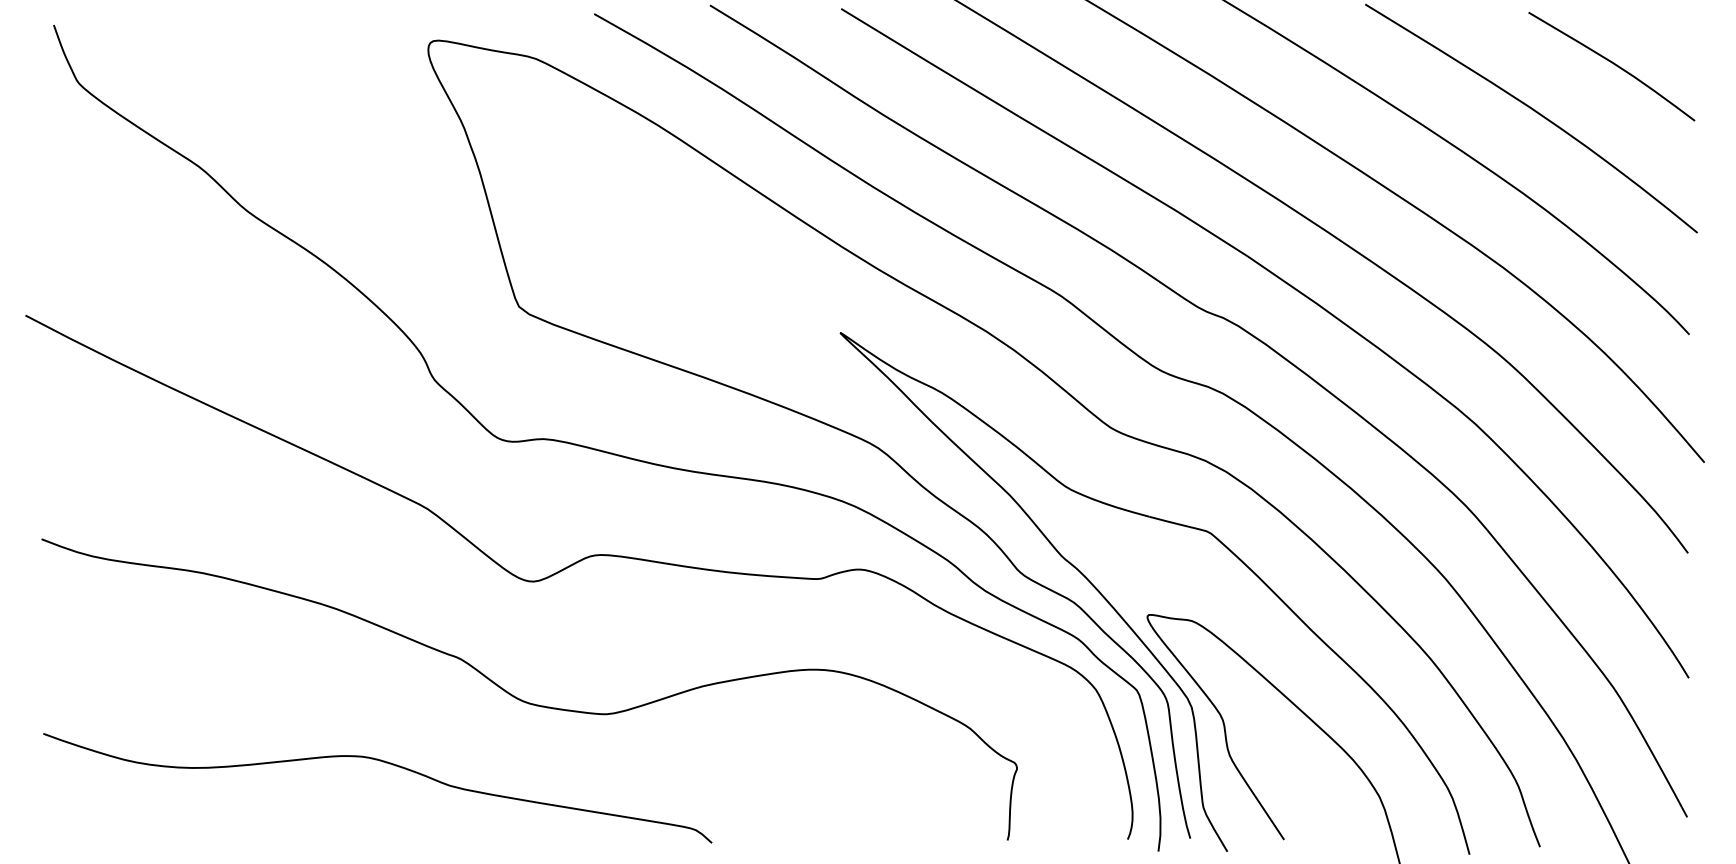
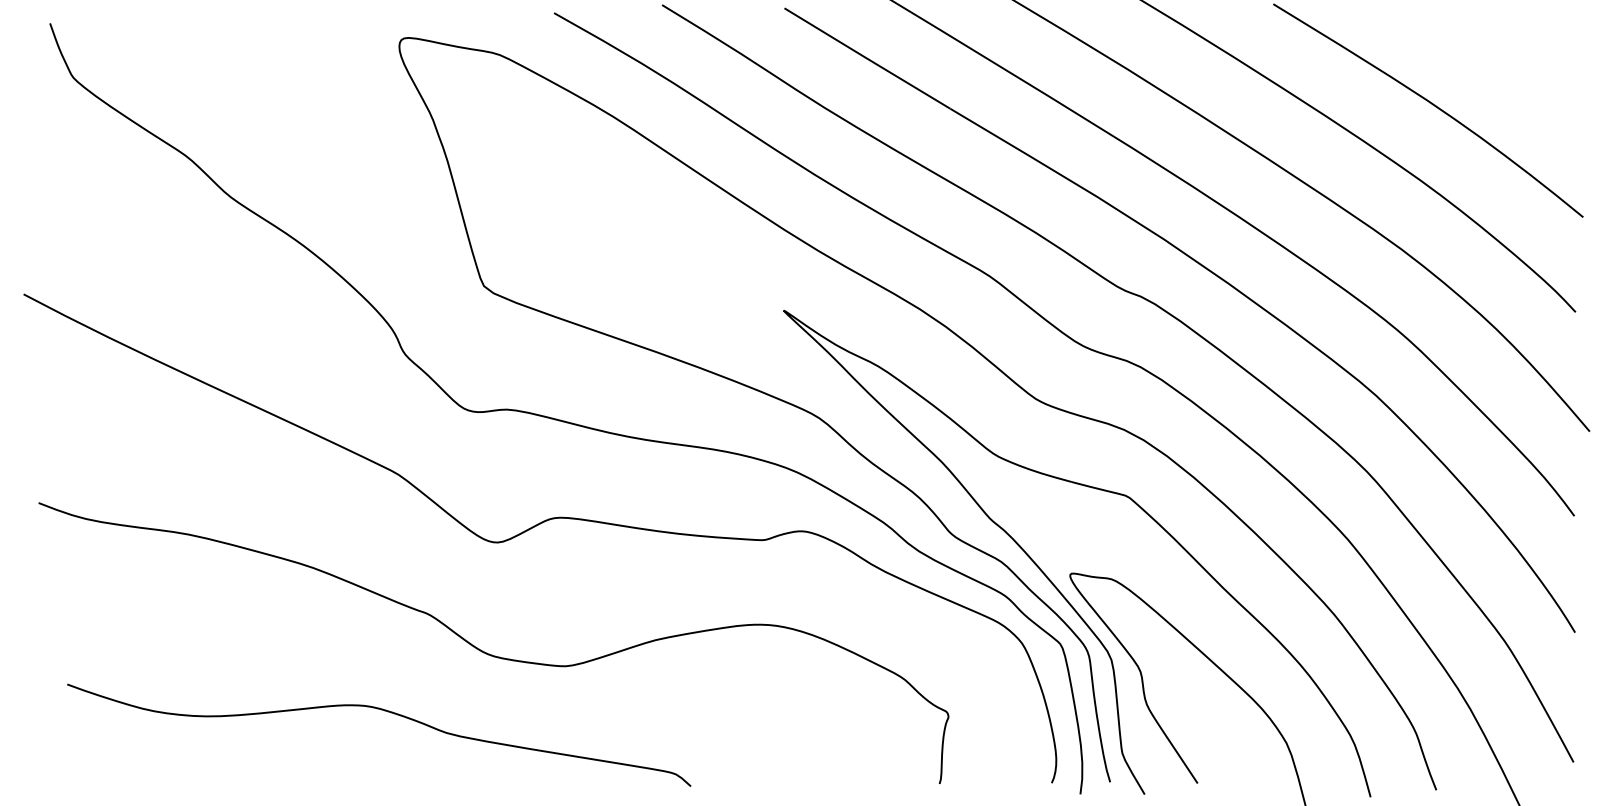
curve: (1614, 64) -> (1505, 60), removed
curve: (386, 763) -> (387, 712), moved

